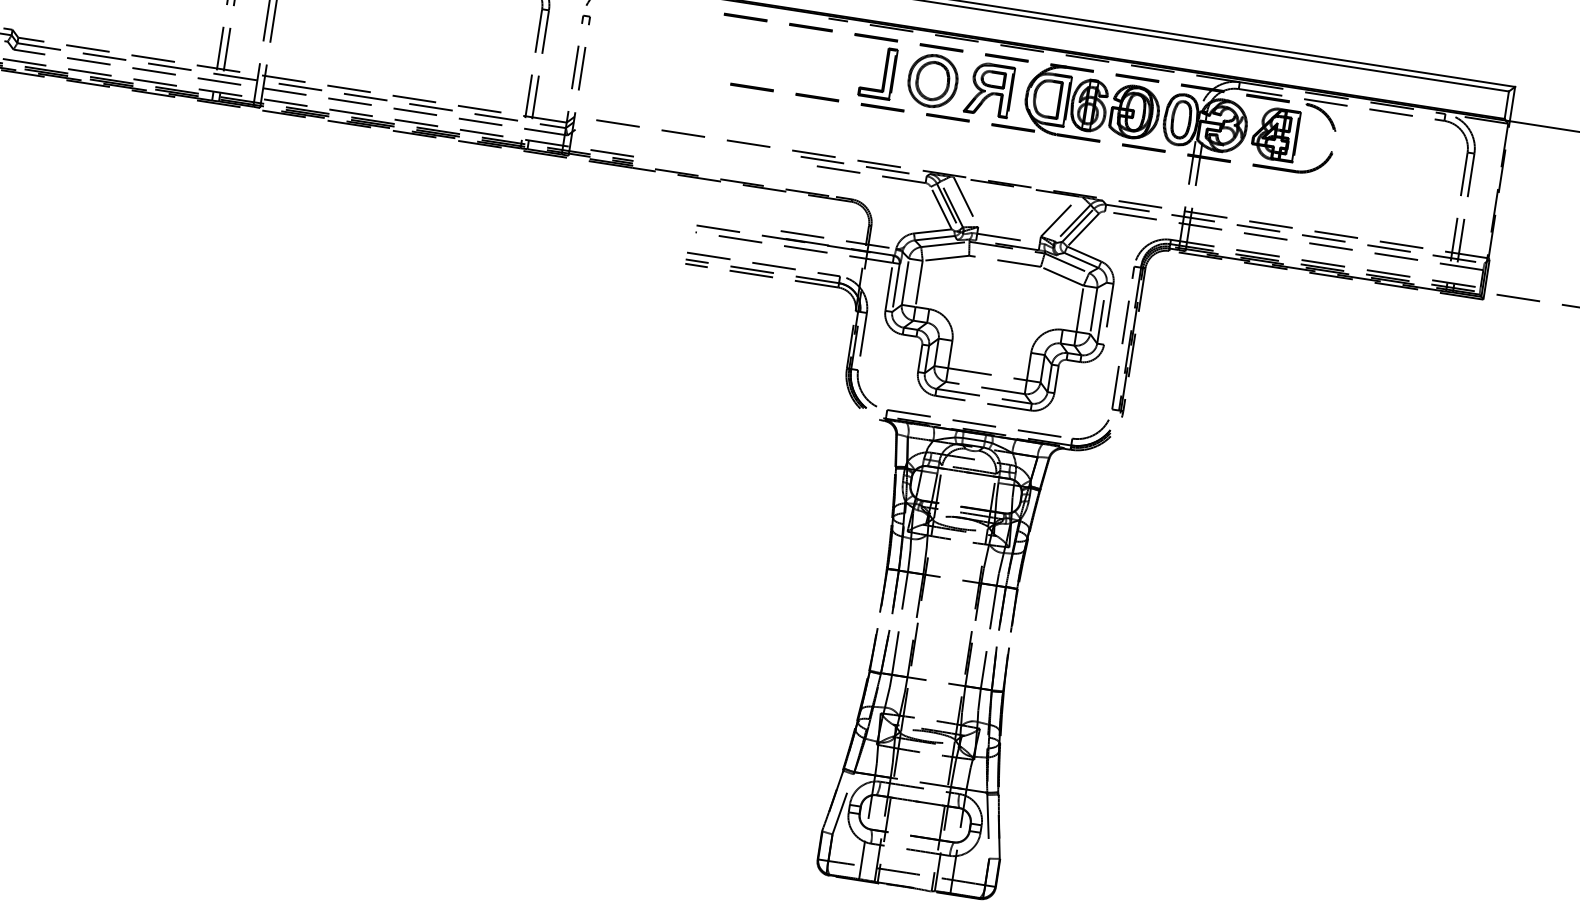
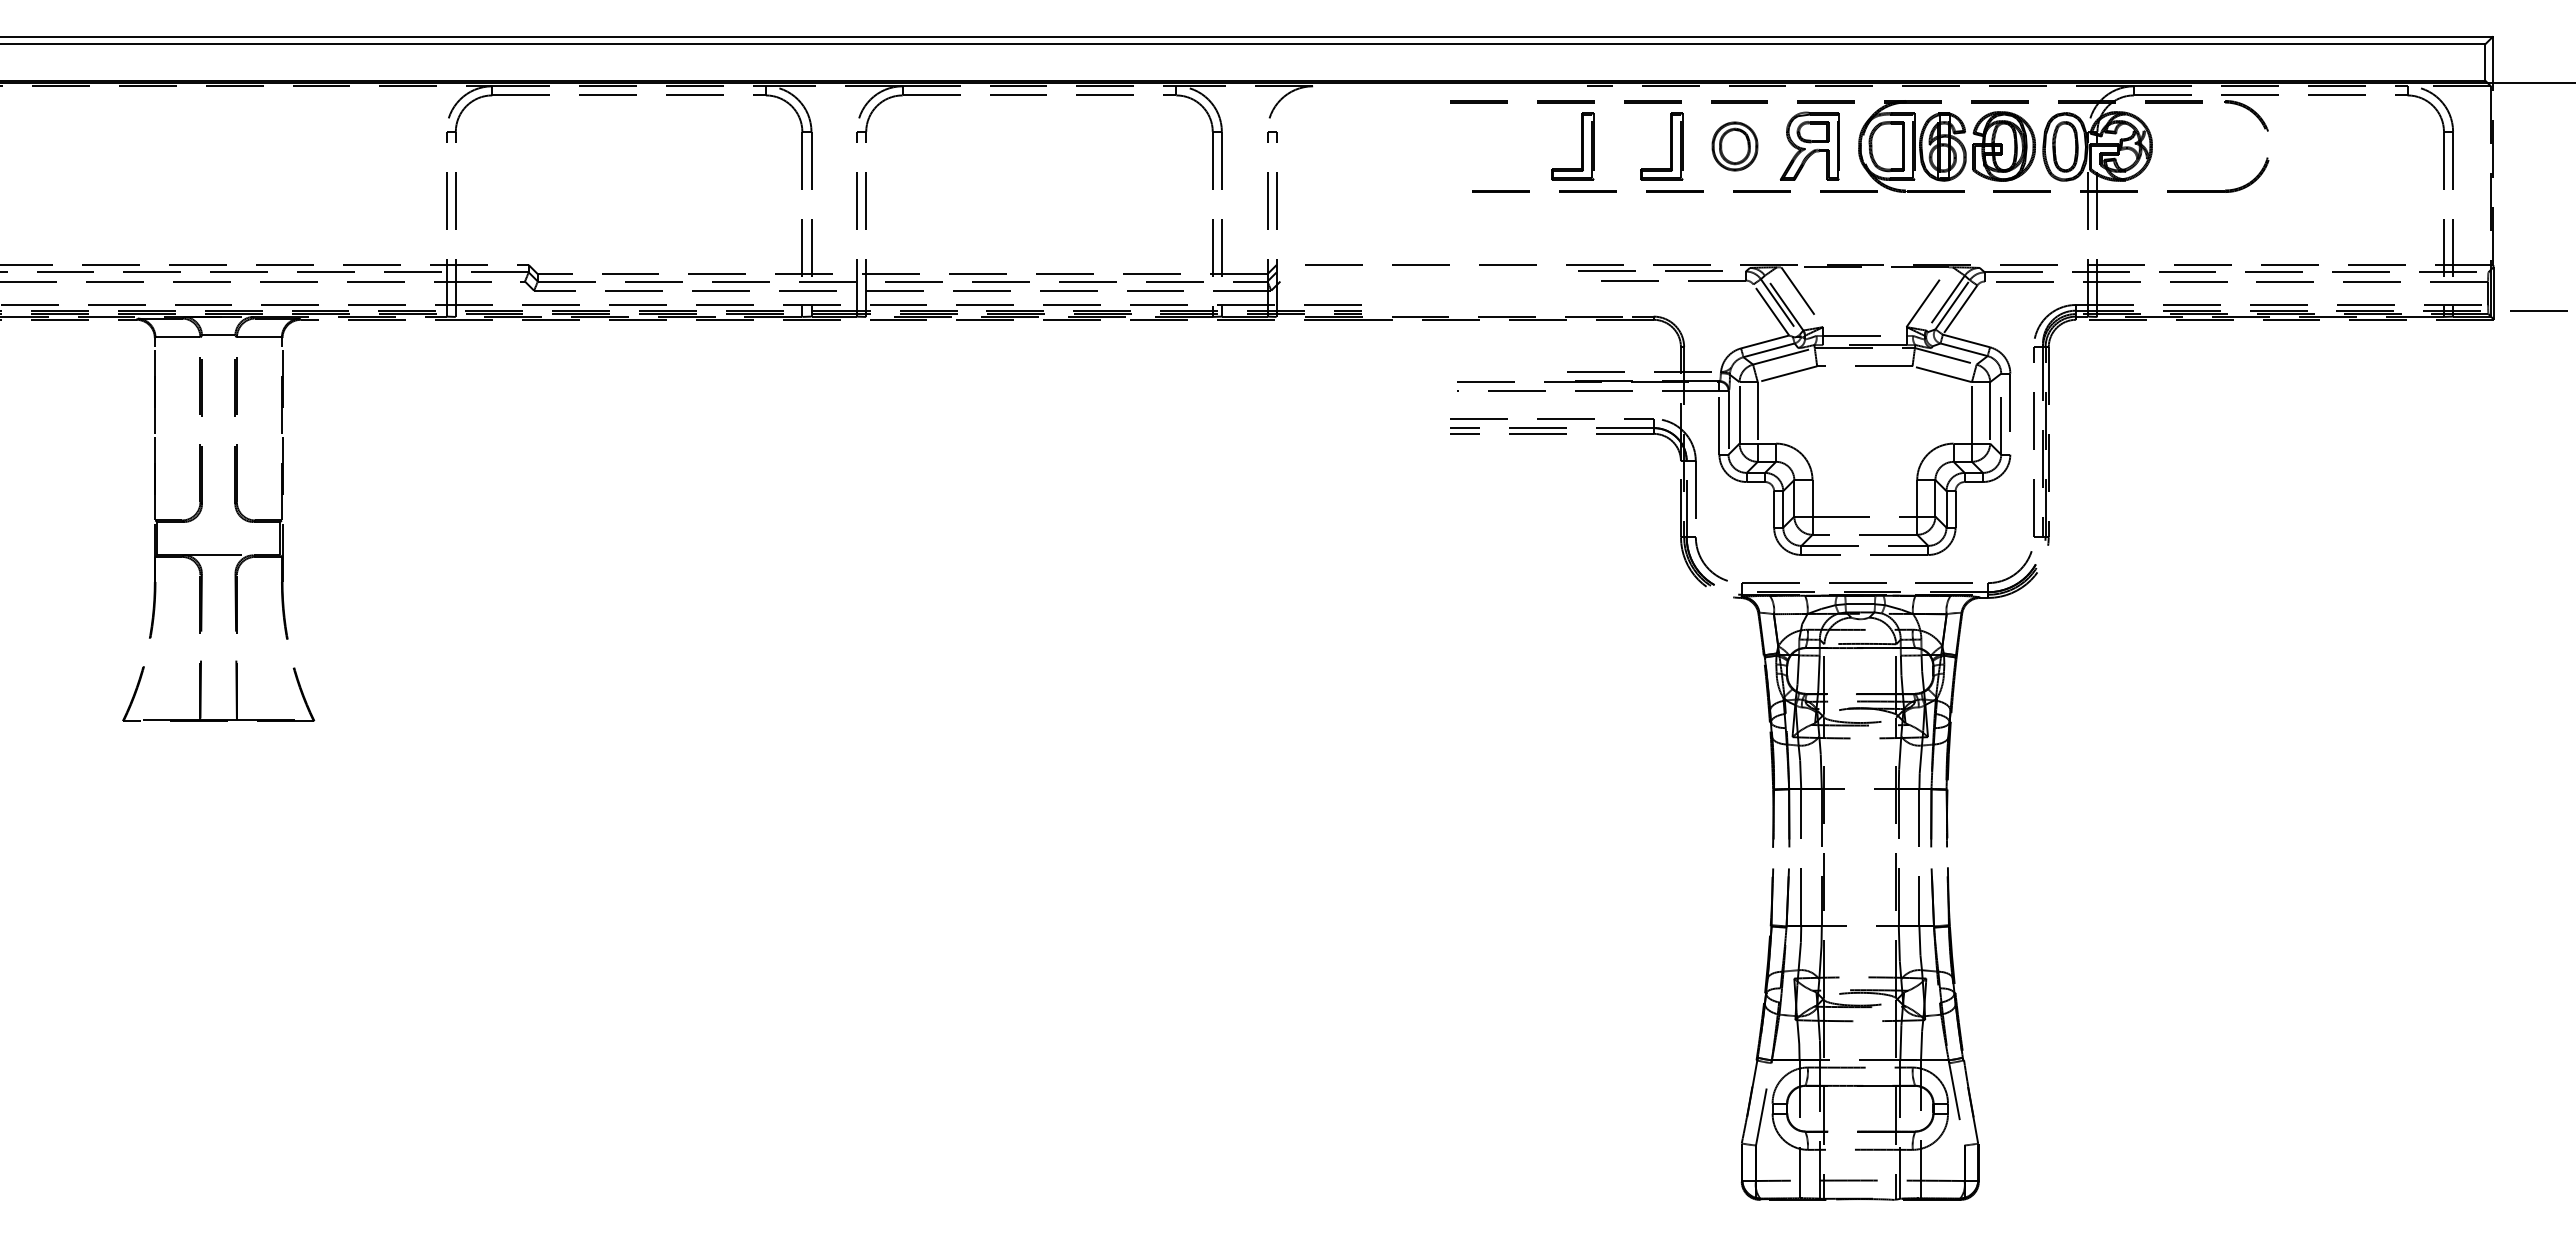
part: (817, 63) -> (1581, 146), added
part: (932, 80) -> (1734, 146), size x0.7
part: (1275, 134) -> (2190, 146), removed

